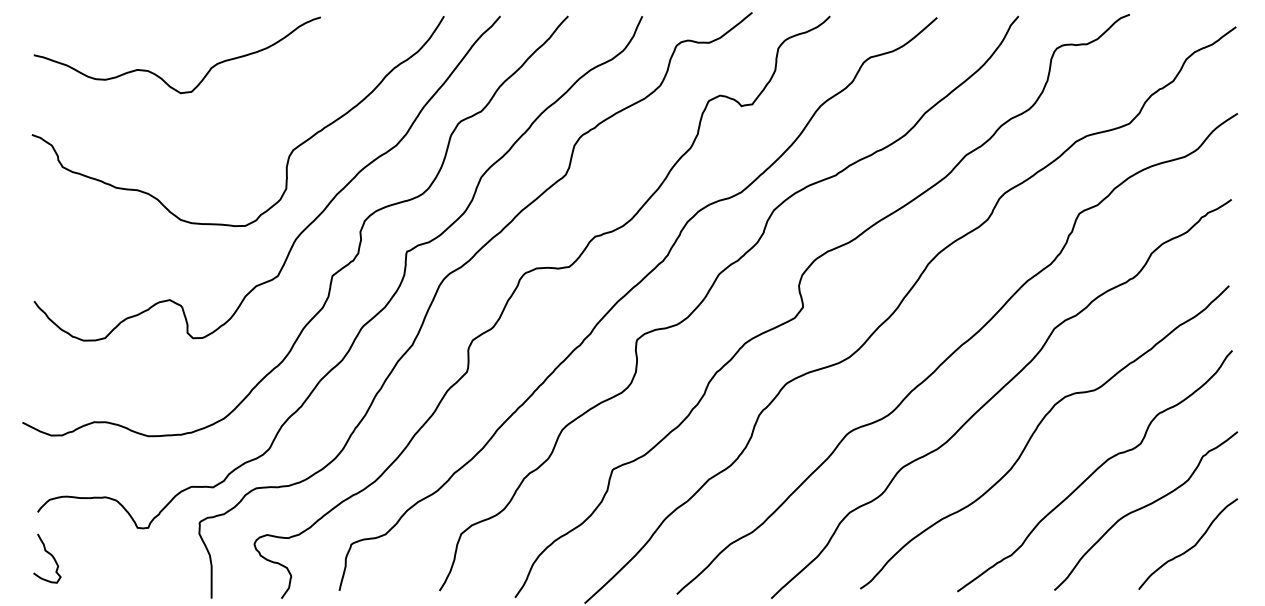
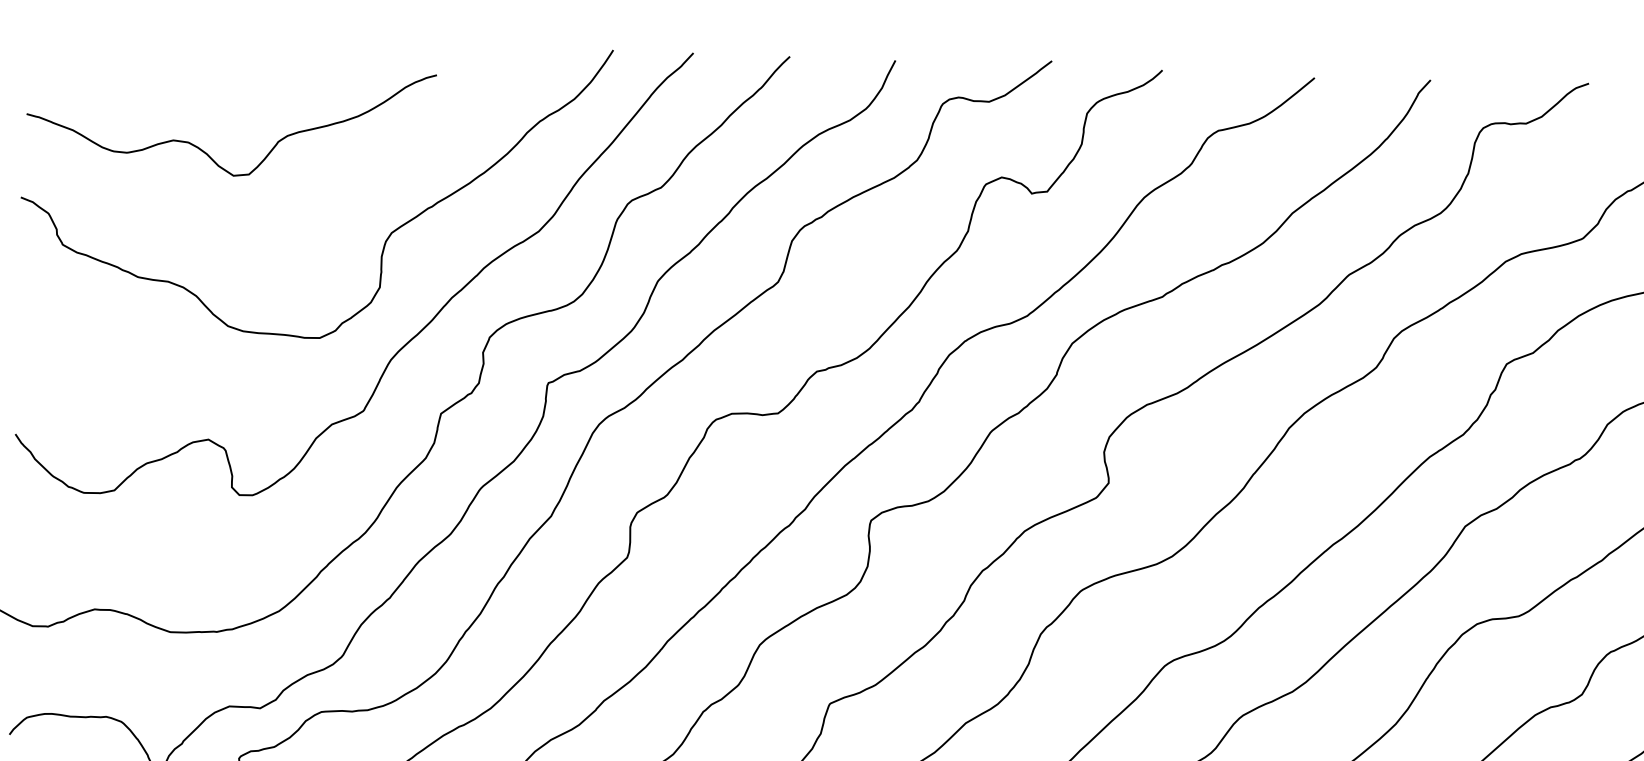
curve: (160, 76) -> (205, 150), moved

